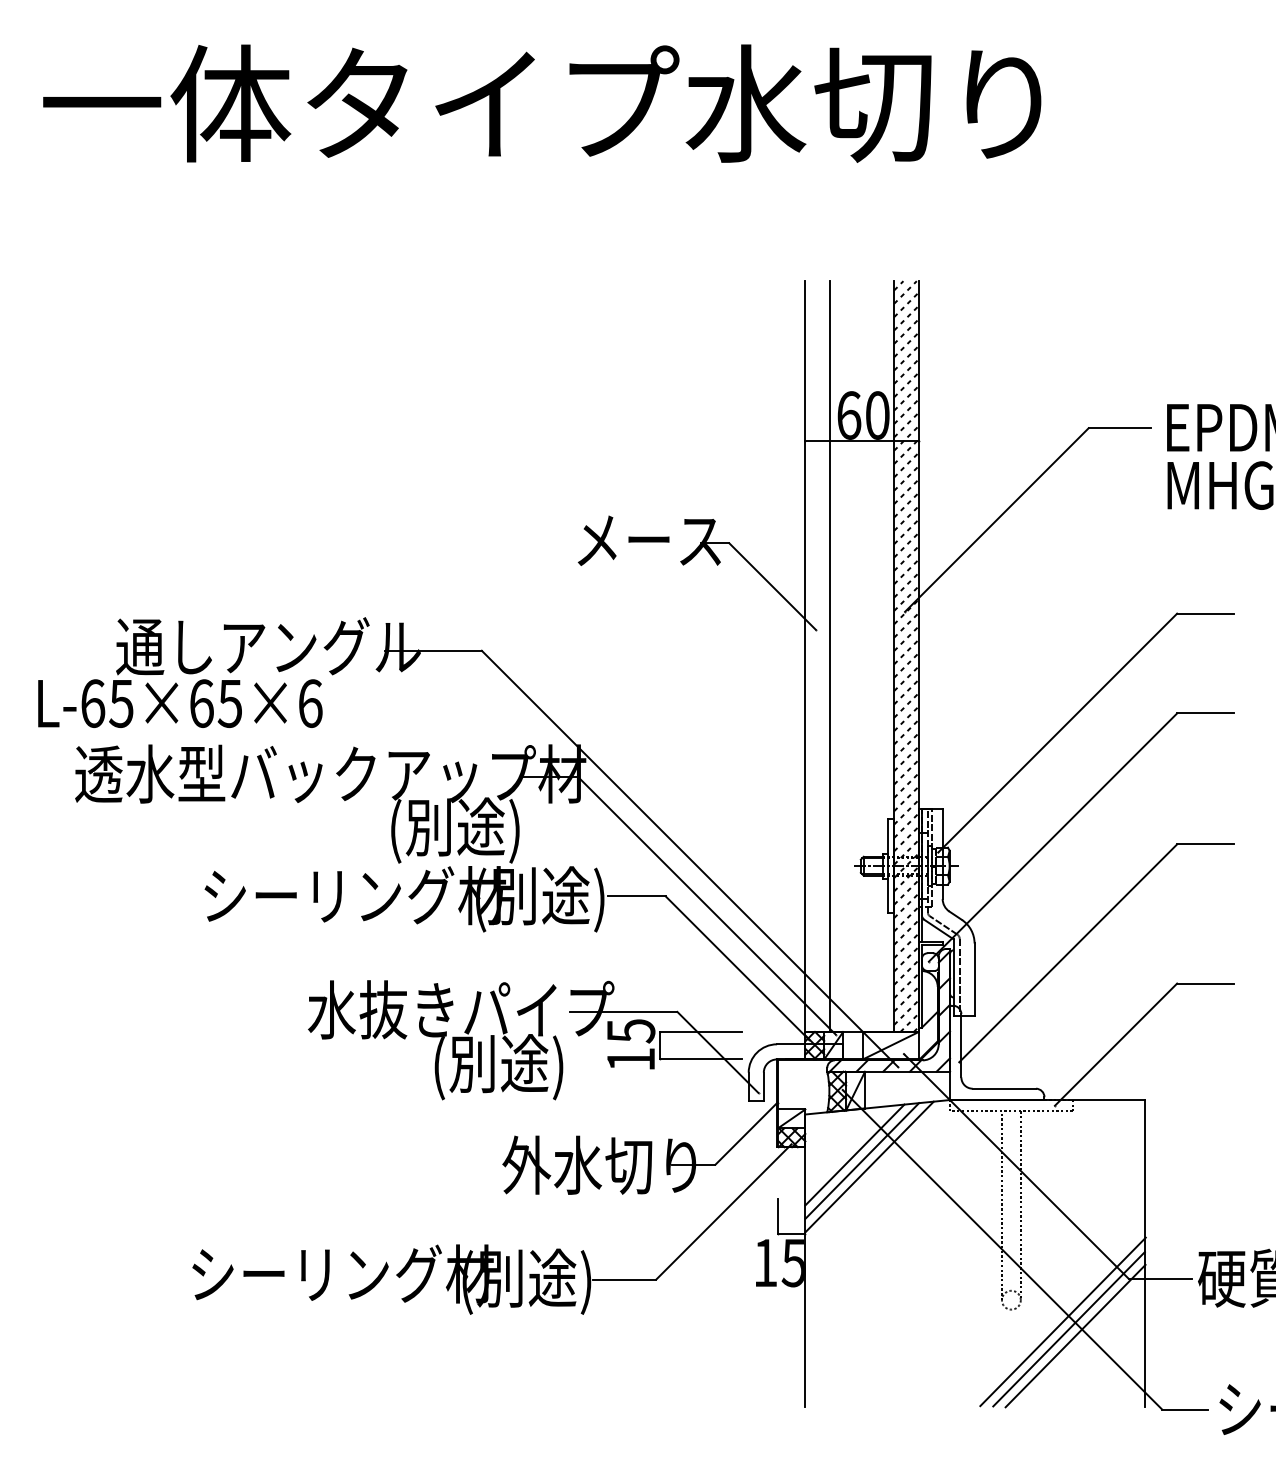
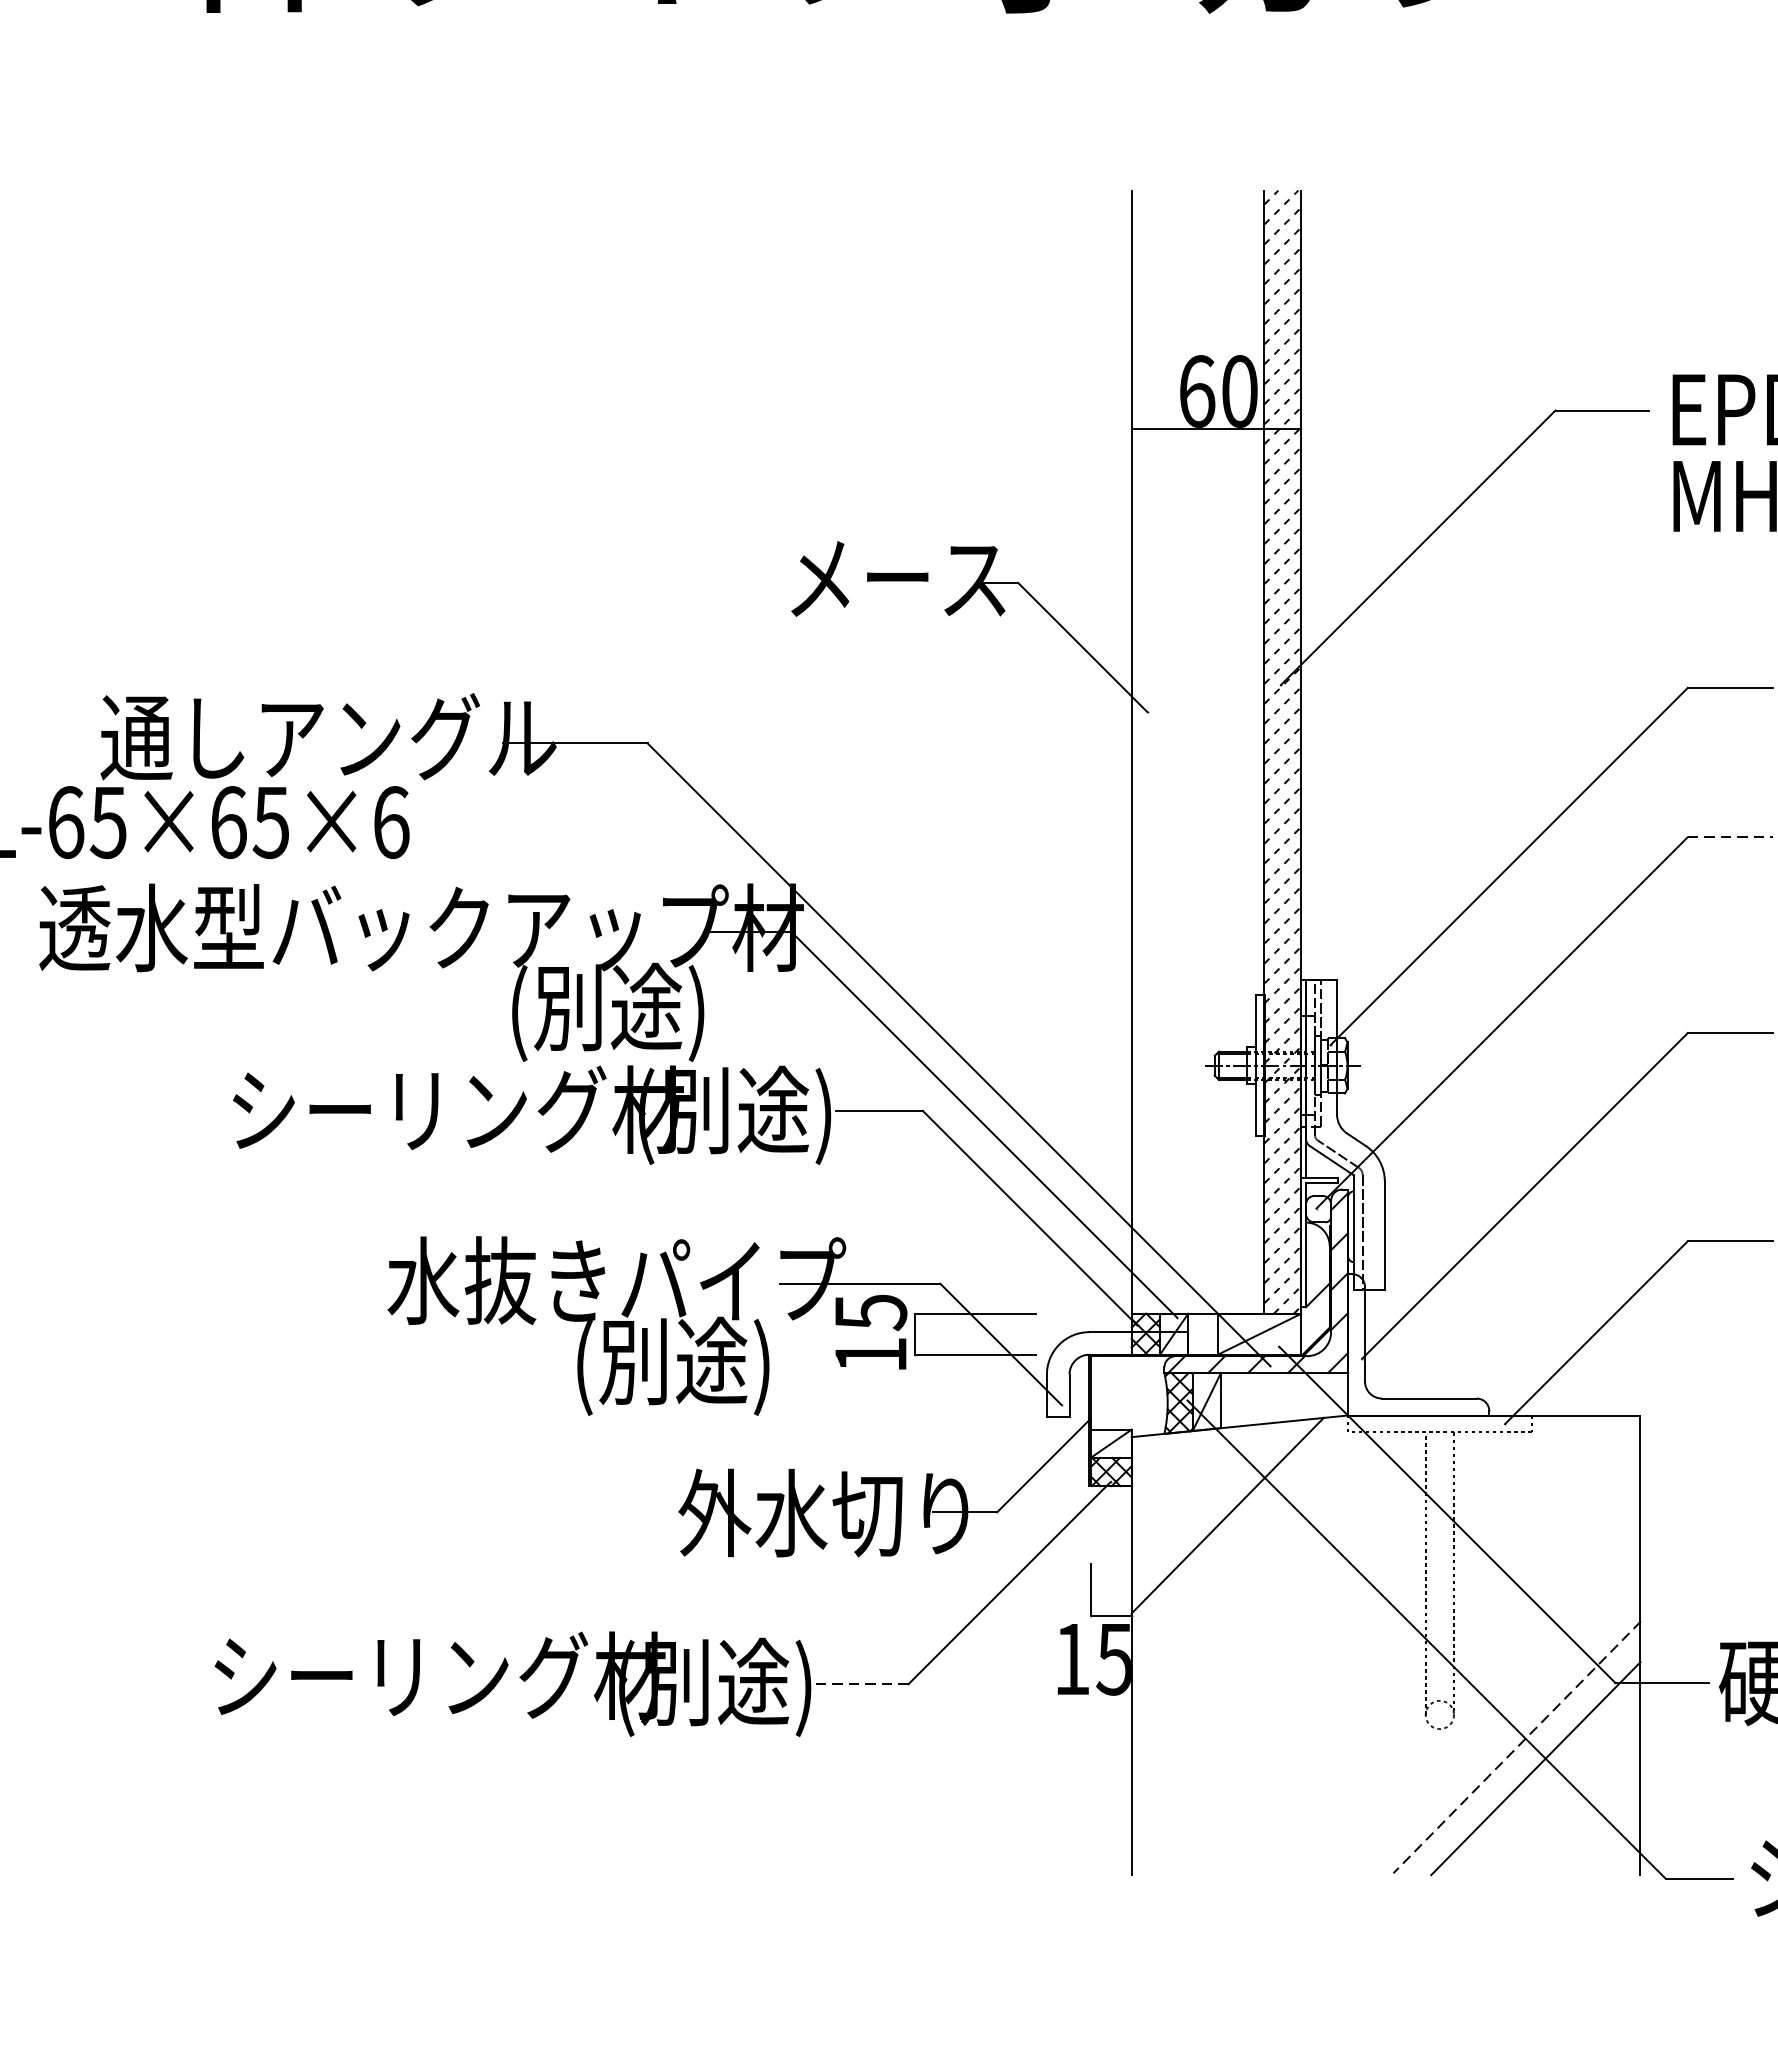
line: (829, 656) -> (1167, 752), removed
line: (1205, 713) -> (1730, 837), solid -> dashed
line: (854, 1154) -> (1205, 1496), removed
line: (862, 1160) -> (1217, 1505), removed
line: (624, 1279) -> (861, 1683), solid -> dashed
line: (1062, 1322) -> (1516, 1748), solid -> dashed
line: (1068, 1329) -> (1525, 1758), removed

